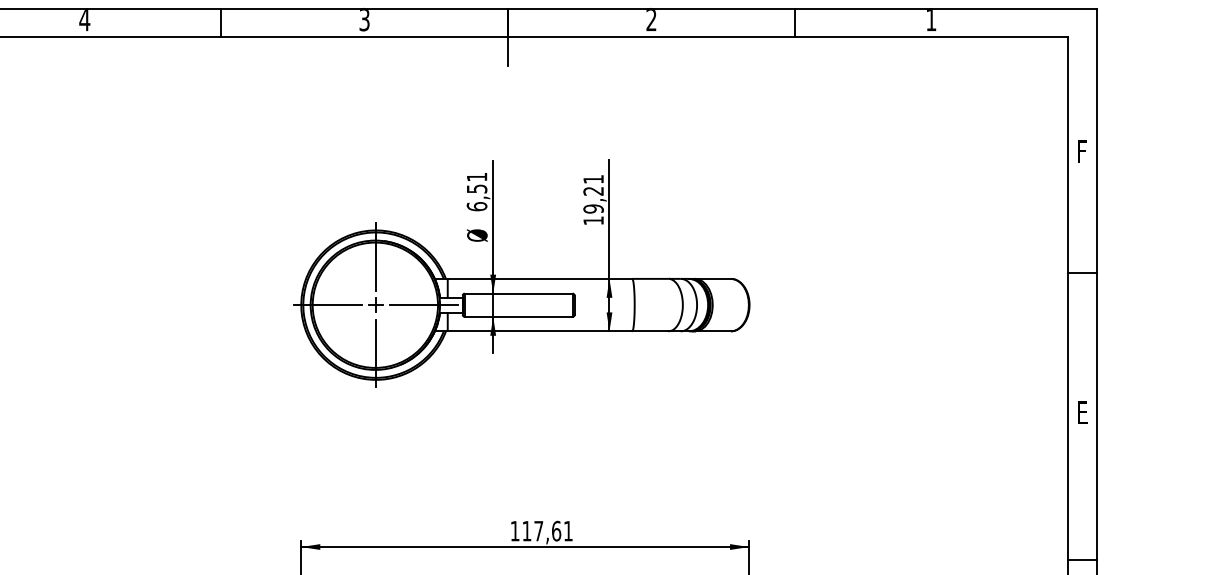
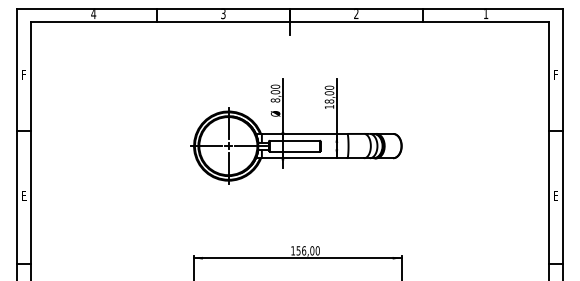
text: (477, 191) -> (275, 93), 6,51 -> 8,00
text: (593, 193) -> (329, 94), 19,21 -> 18,00
text: (546, 530) -> (307, 250), 117,61 -> 156,00

